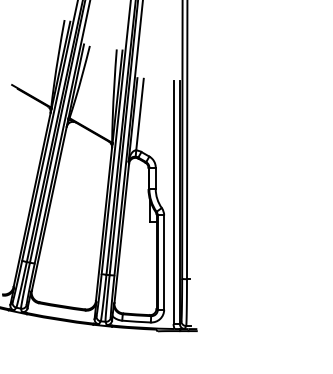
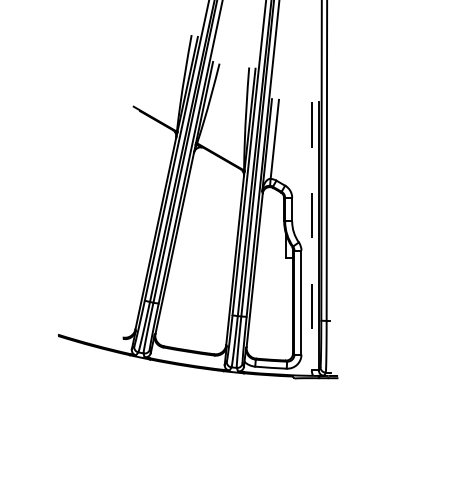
line: (173, 202) -> (311, 236), solid -> dashed

